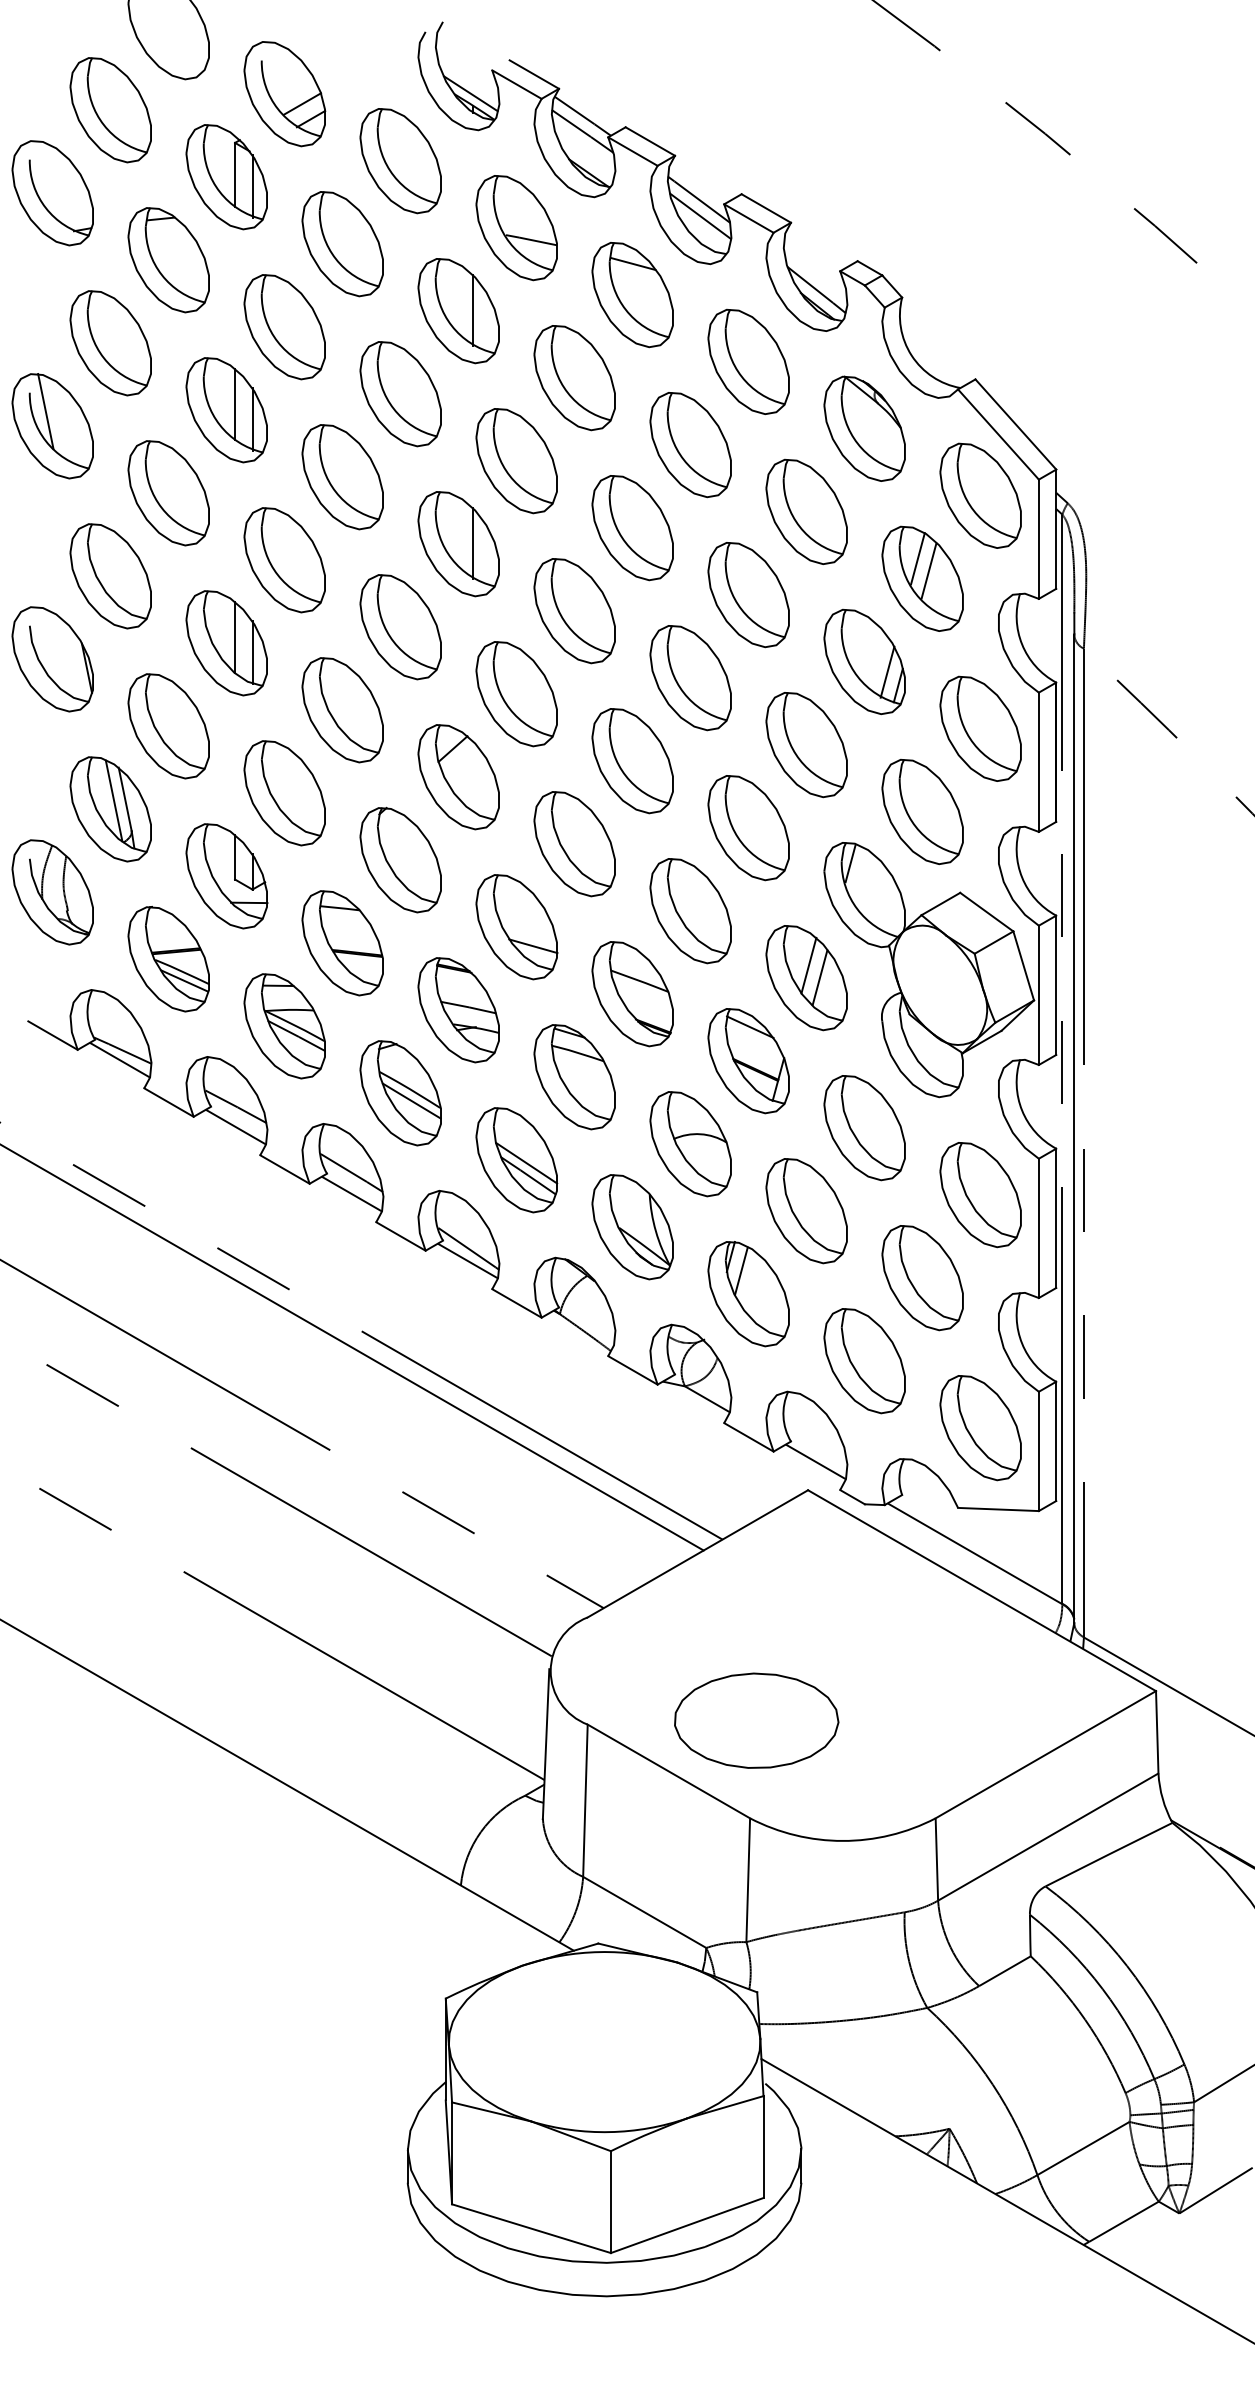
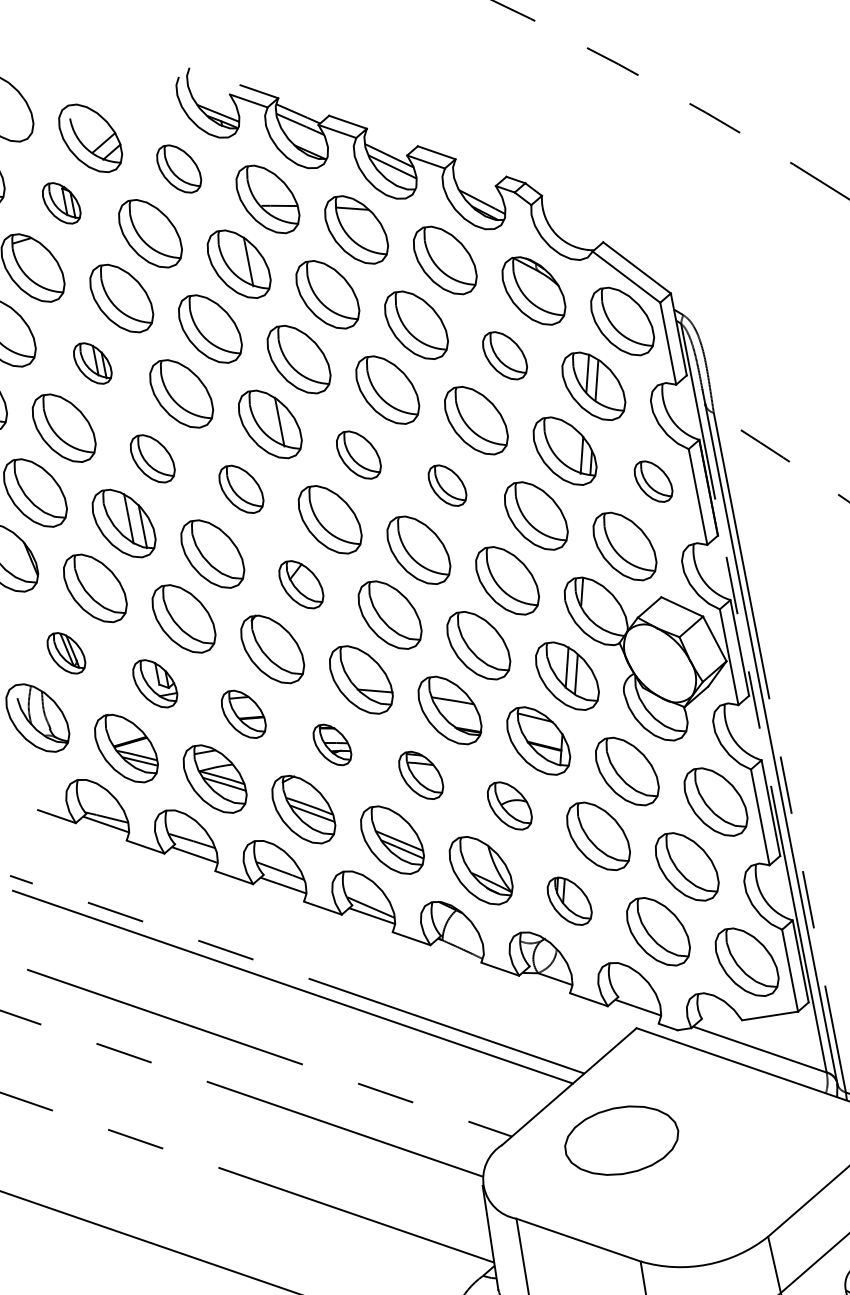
part: (400, 161) -> (178, 169), size x0.7
part: (226, 177) -> (61, 203), size x0.6
part: (226, 410) -> (92, 363), size x0.6
part: (806, 511) -> (504, 355), size x0.7
part: (284, 560) -> (152, 459), size x0.7
part: (574, 611) -> (358, 455), size x0.7
part: (400, 627) -> (241, 489), size x0.7
part: (690, 678) -> (447, 485), size x0.6
part: (980, 728) -> (653, 481), size x0.6
part: (458, 777) -> (301, 585), size x0.7
part: (110, 809) -> (66, 653), size x0.6
part: (226, 876) -> (154, 684), size x0.7
part: (342, 943) -> (243, 714), size x0.7
part: (458, 1010) -> (332, 745), size x0.6
part: (574, 1077) -> (420, 775), size x0.7
part: (690, 1144) -> (509, 806), size x0.7
part: (748, 1294) -> (569, 901), size x0.7
part: (756, 1720) -> (621, 1140), moved

